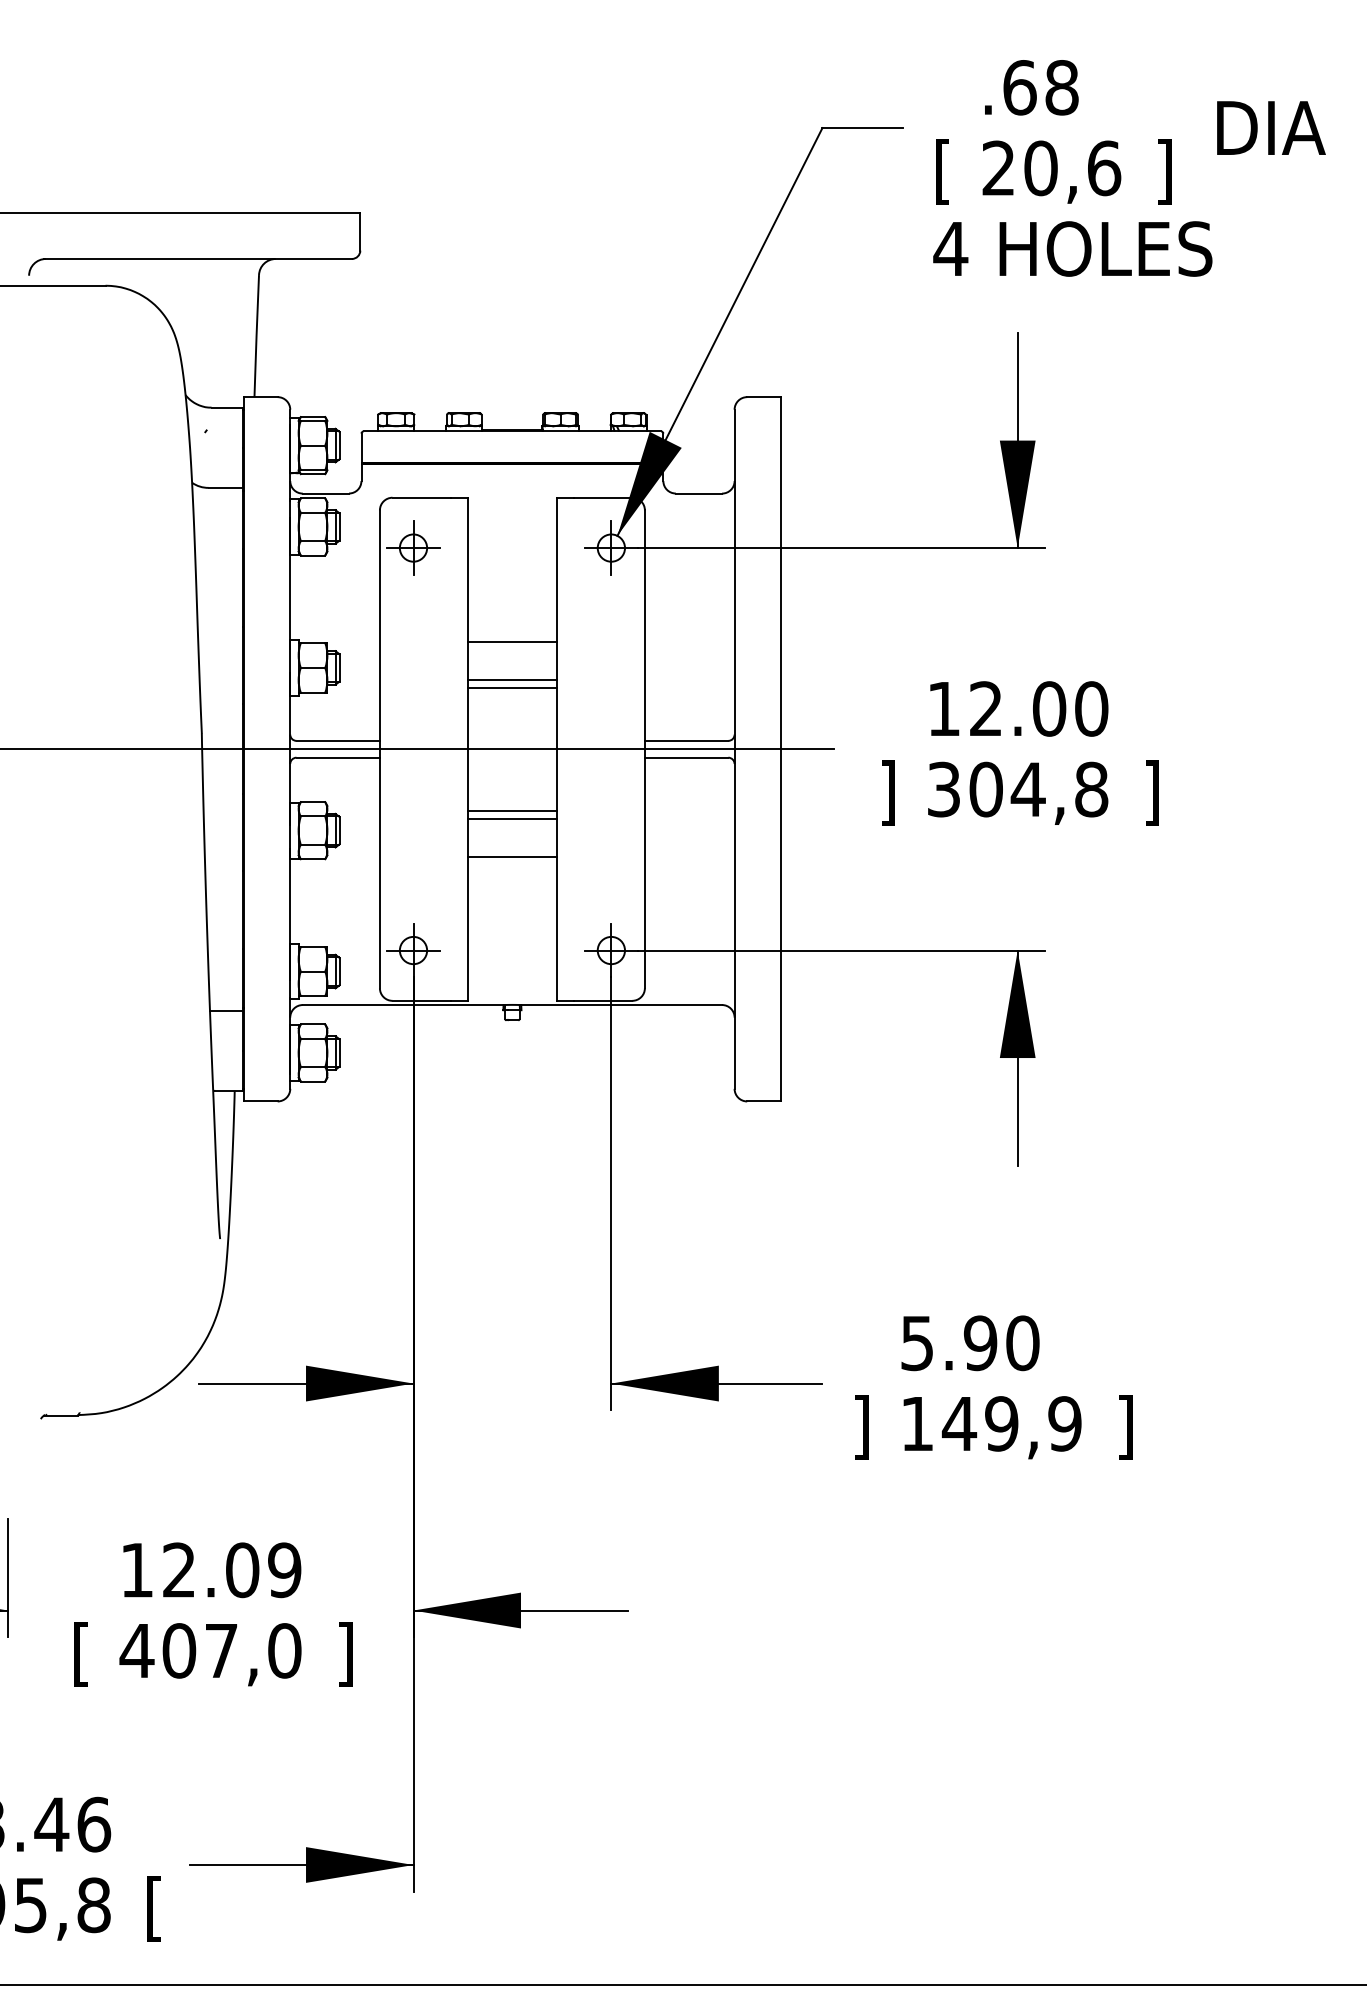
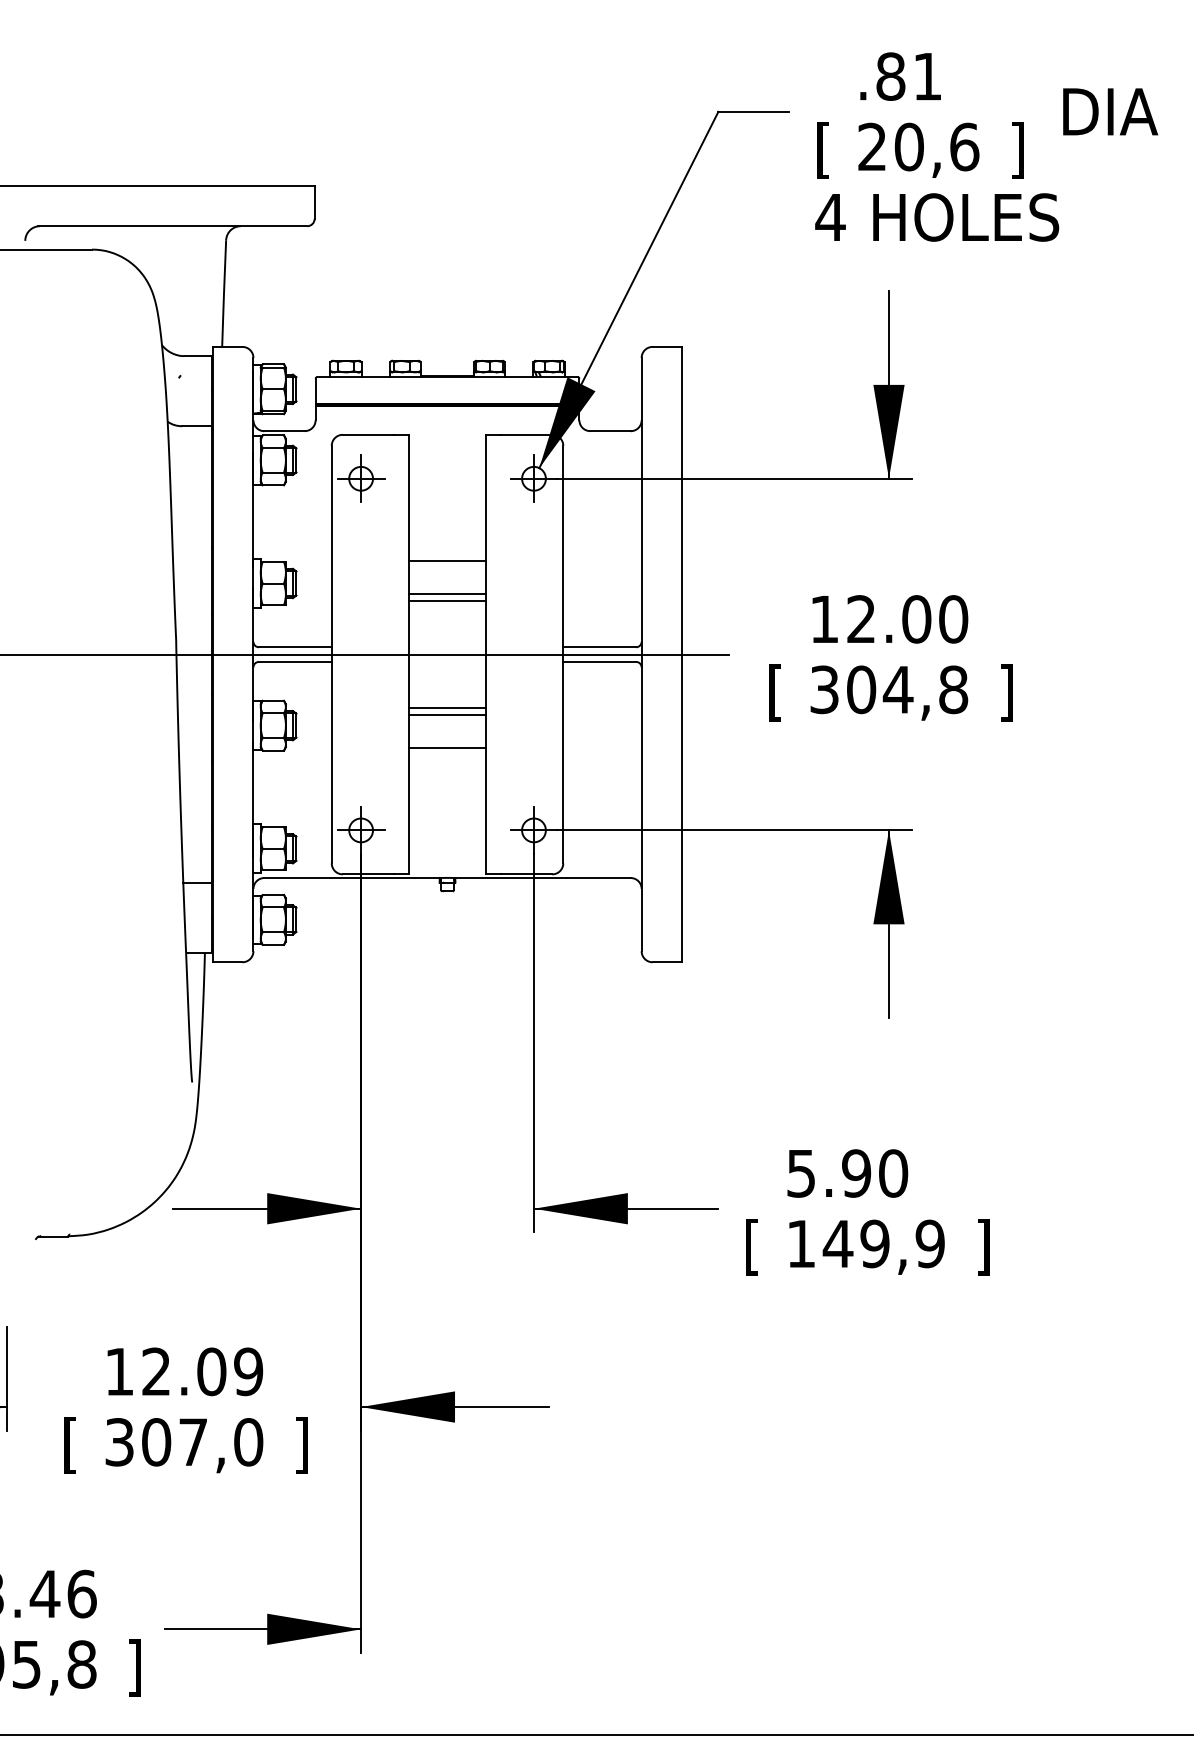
text: (1041, 87) -> (909, 76), .68 -> .81
text: (887, 792) -> (775, 692), ] -> [
text: (861, 1427) -> (752, 1247), ] -> [
text: (136, 1651) -> (119, 1442), 407,0 -> 307,0
text: (154, 1908) -> (134, 1667), [ -> ]

